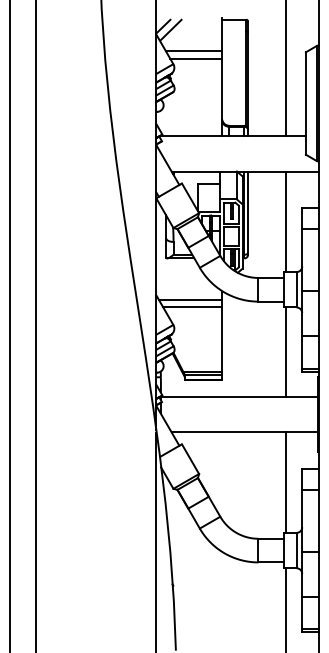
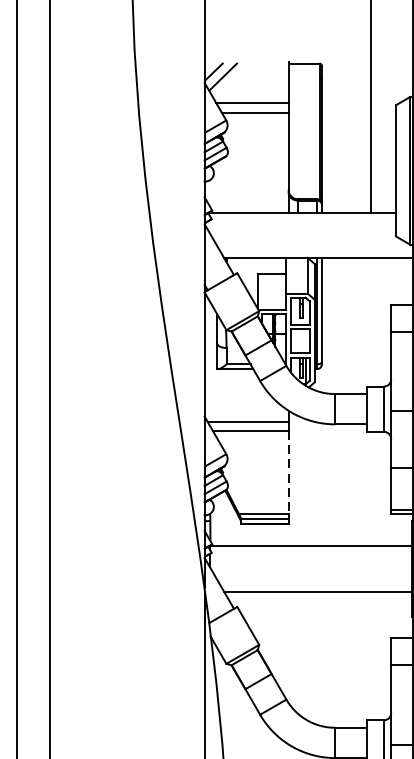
line: (286, 221) -> (371, 321), removed
line: (222, 339) -> (289, 472), solid -> dashed
line: (286, 351) -> (371, 488), removed
line: (286, 482) -> (371, 655), removed

